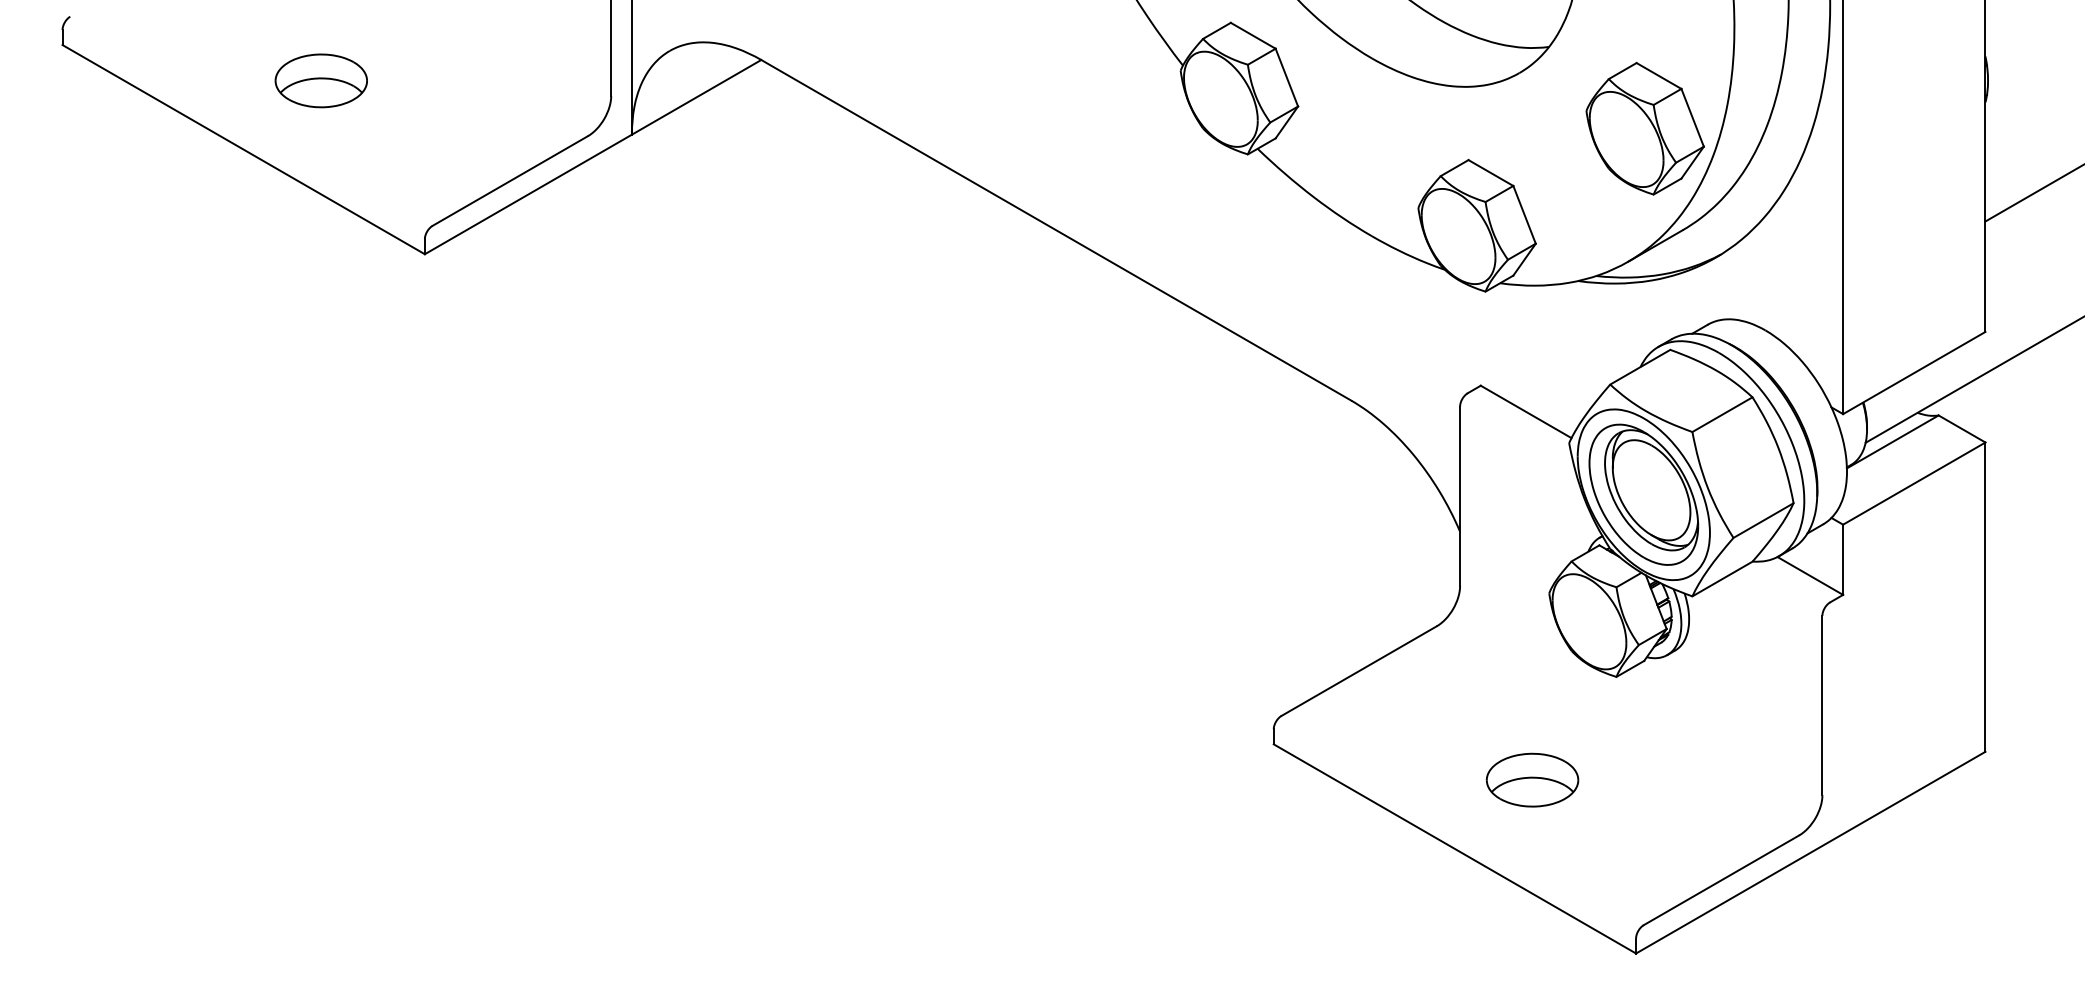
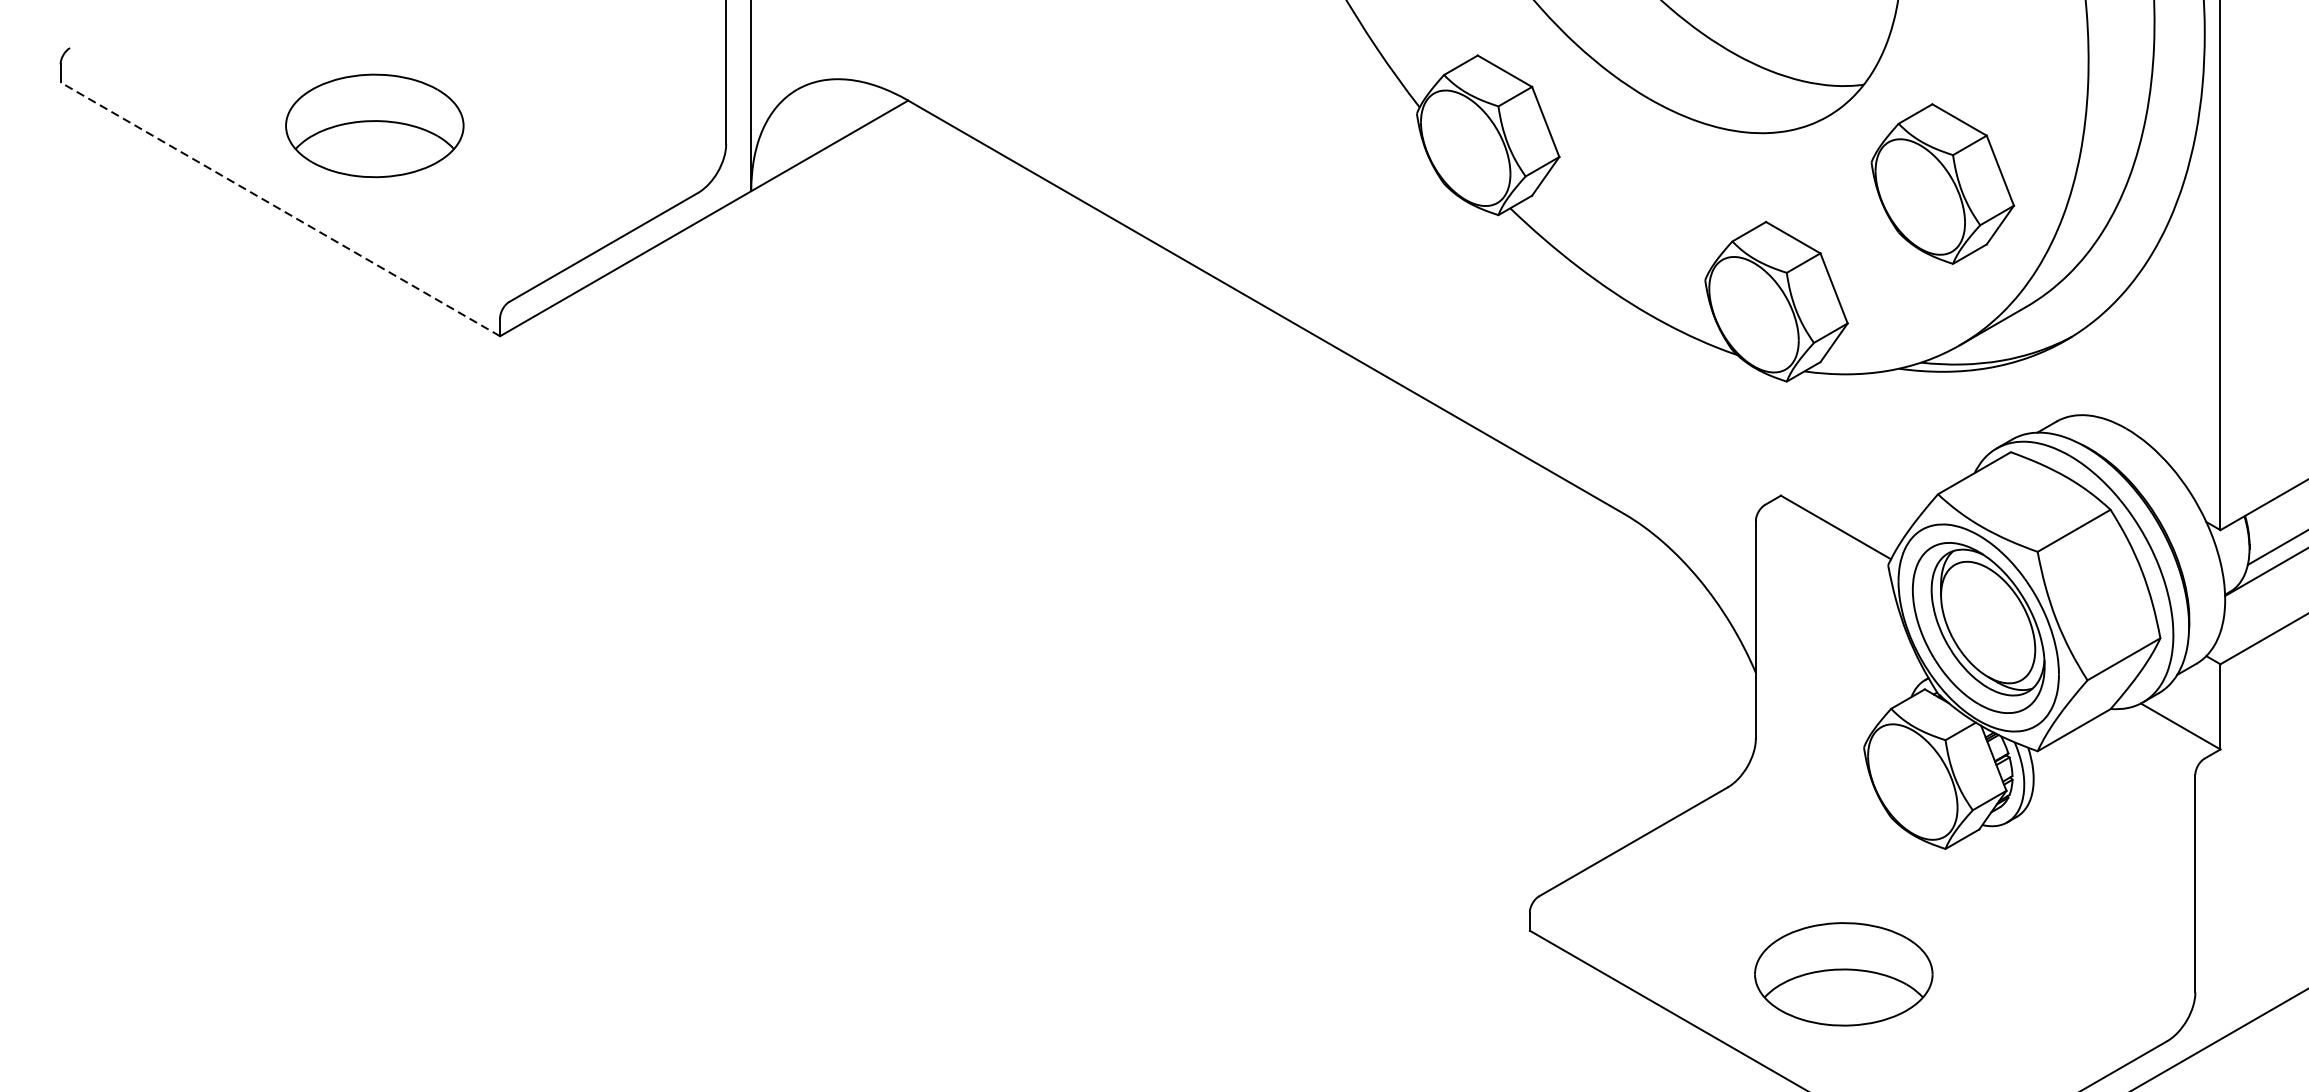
part: (320, 80) -> (373, 125), size x1.6
part: (1644, 128) -> (1941, 183), moved
line: (243, 149) -> (280, 209), solid -> dashed
part: (1532, 779) -> (1843, 973), size x1.6

